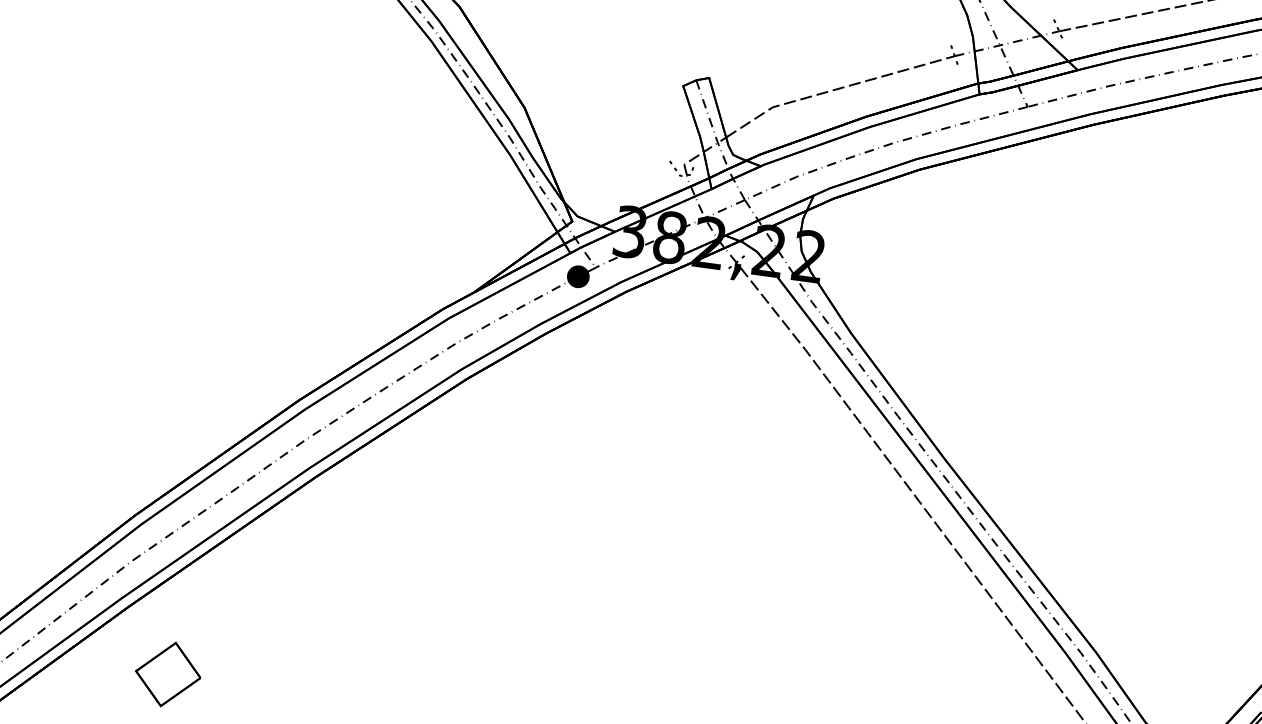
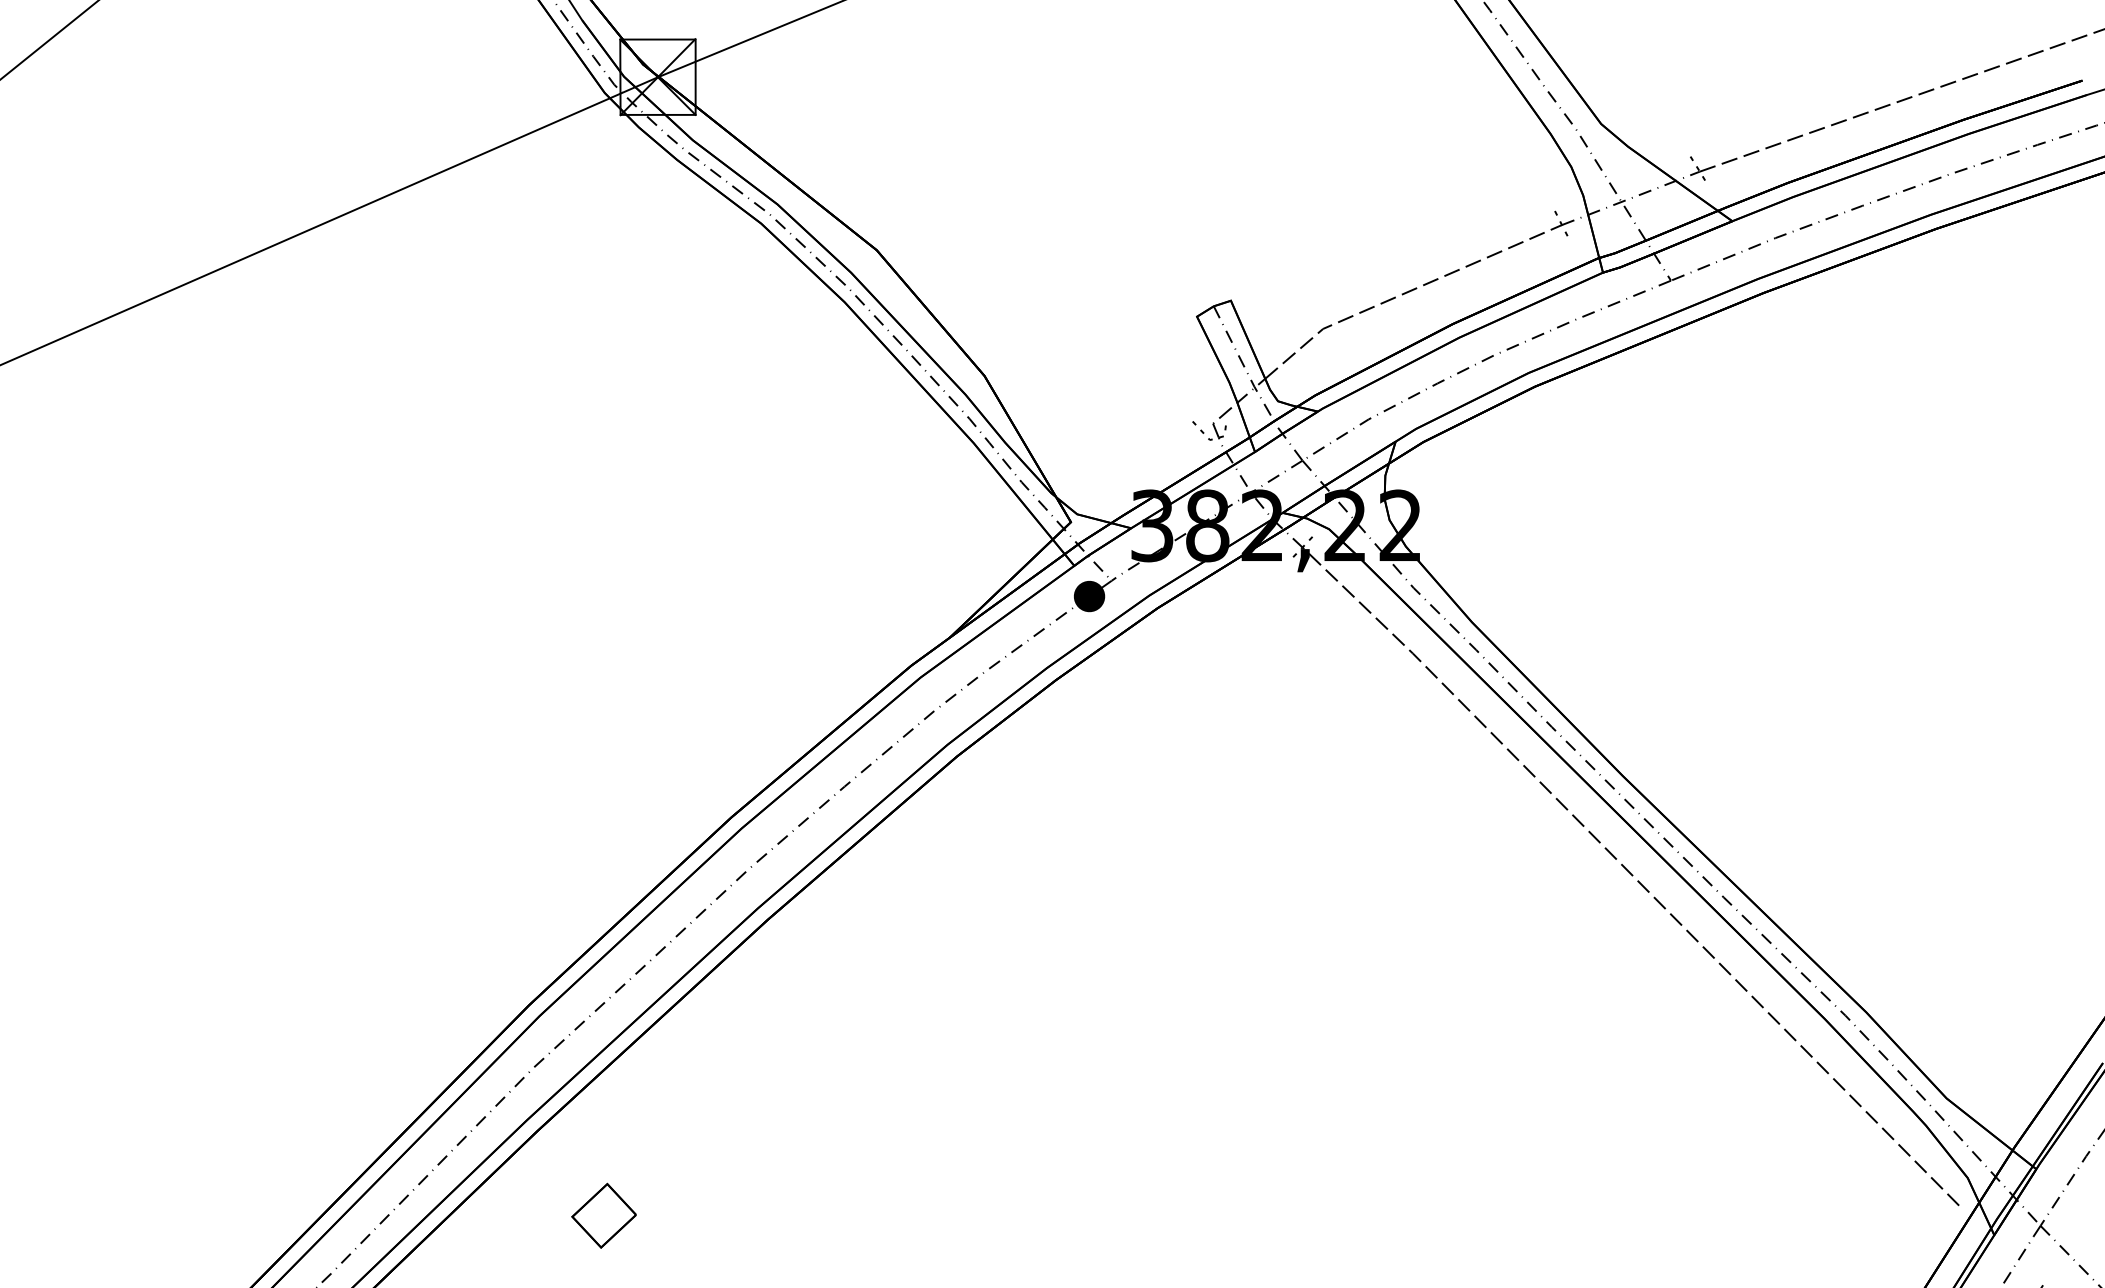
part: (167, 674) -> (603, 1215), size x0.71

